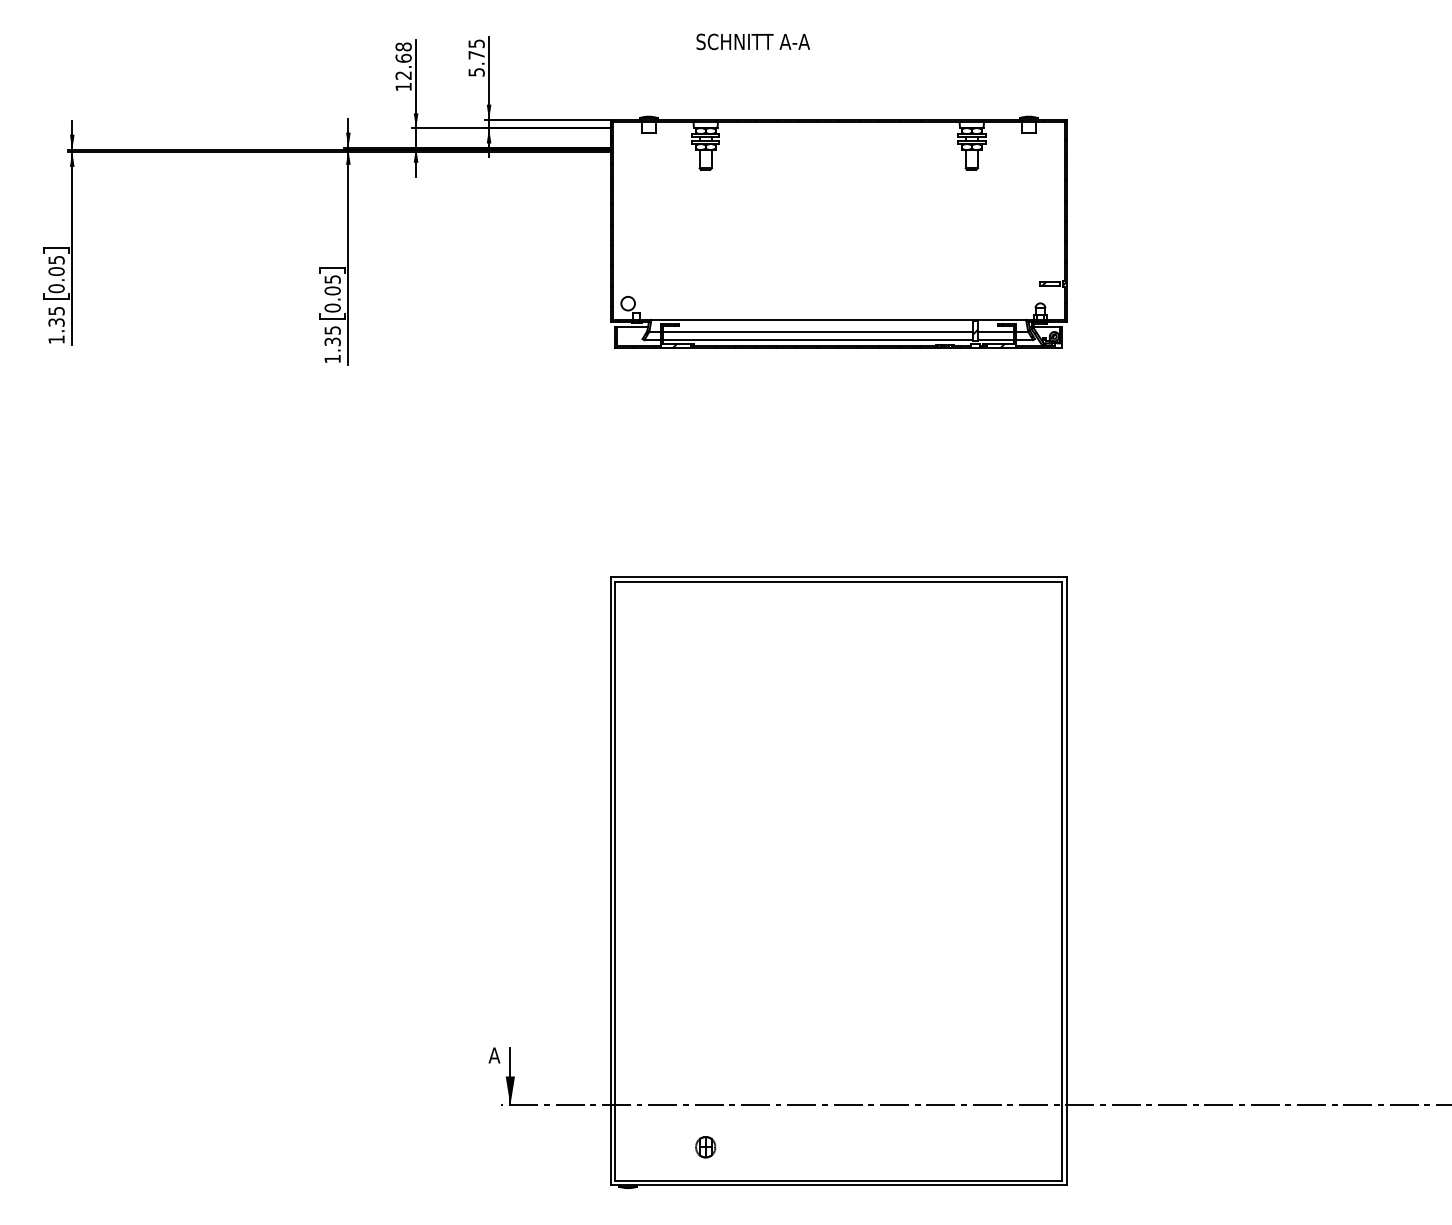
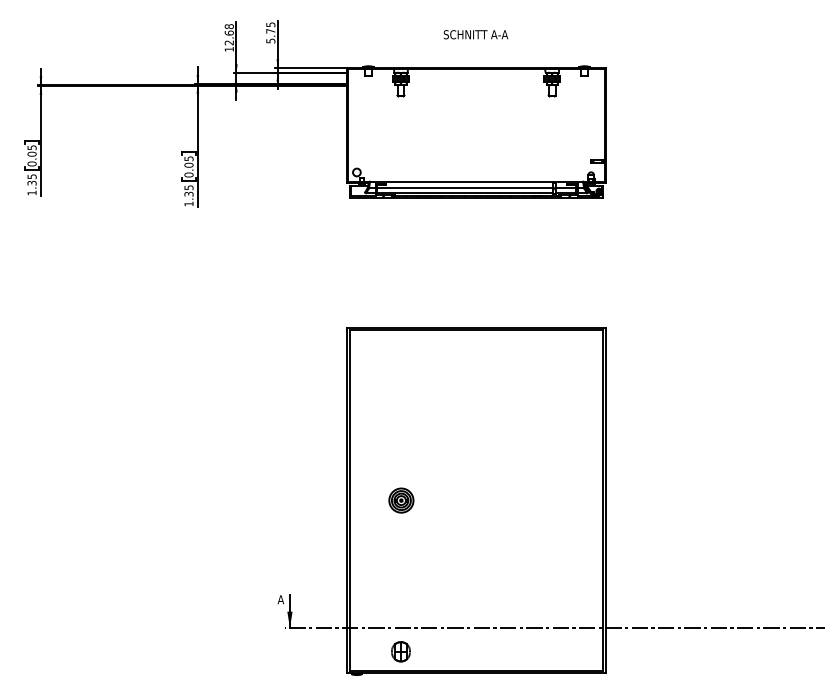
text: (752, 41) -> (475, 34), moved
part: (706, 880) -> (401, 500), added
part: (704, 1146) -> (400, 651), size x1.67

